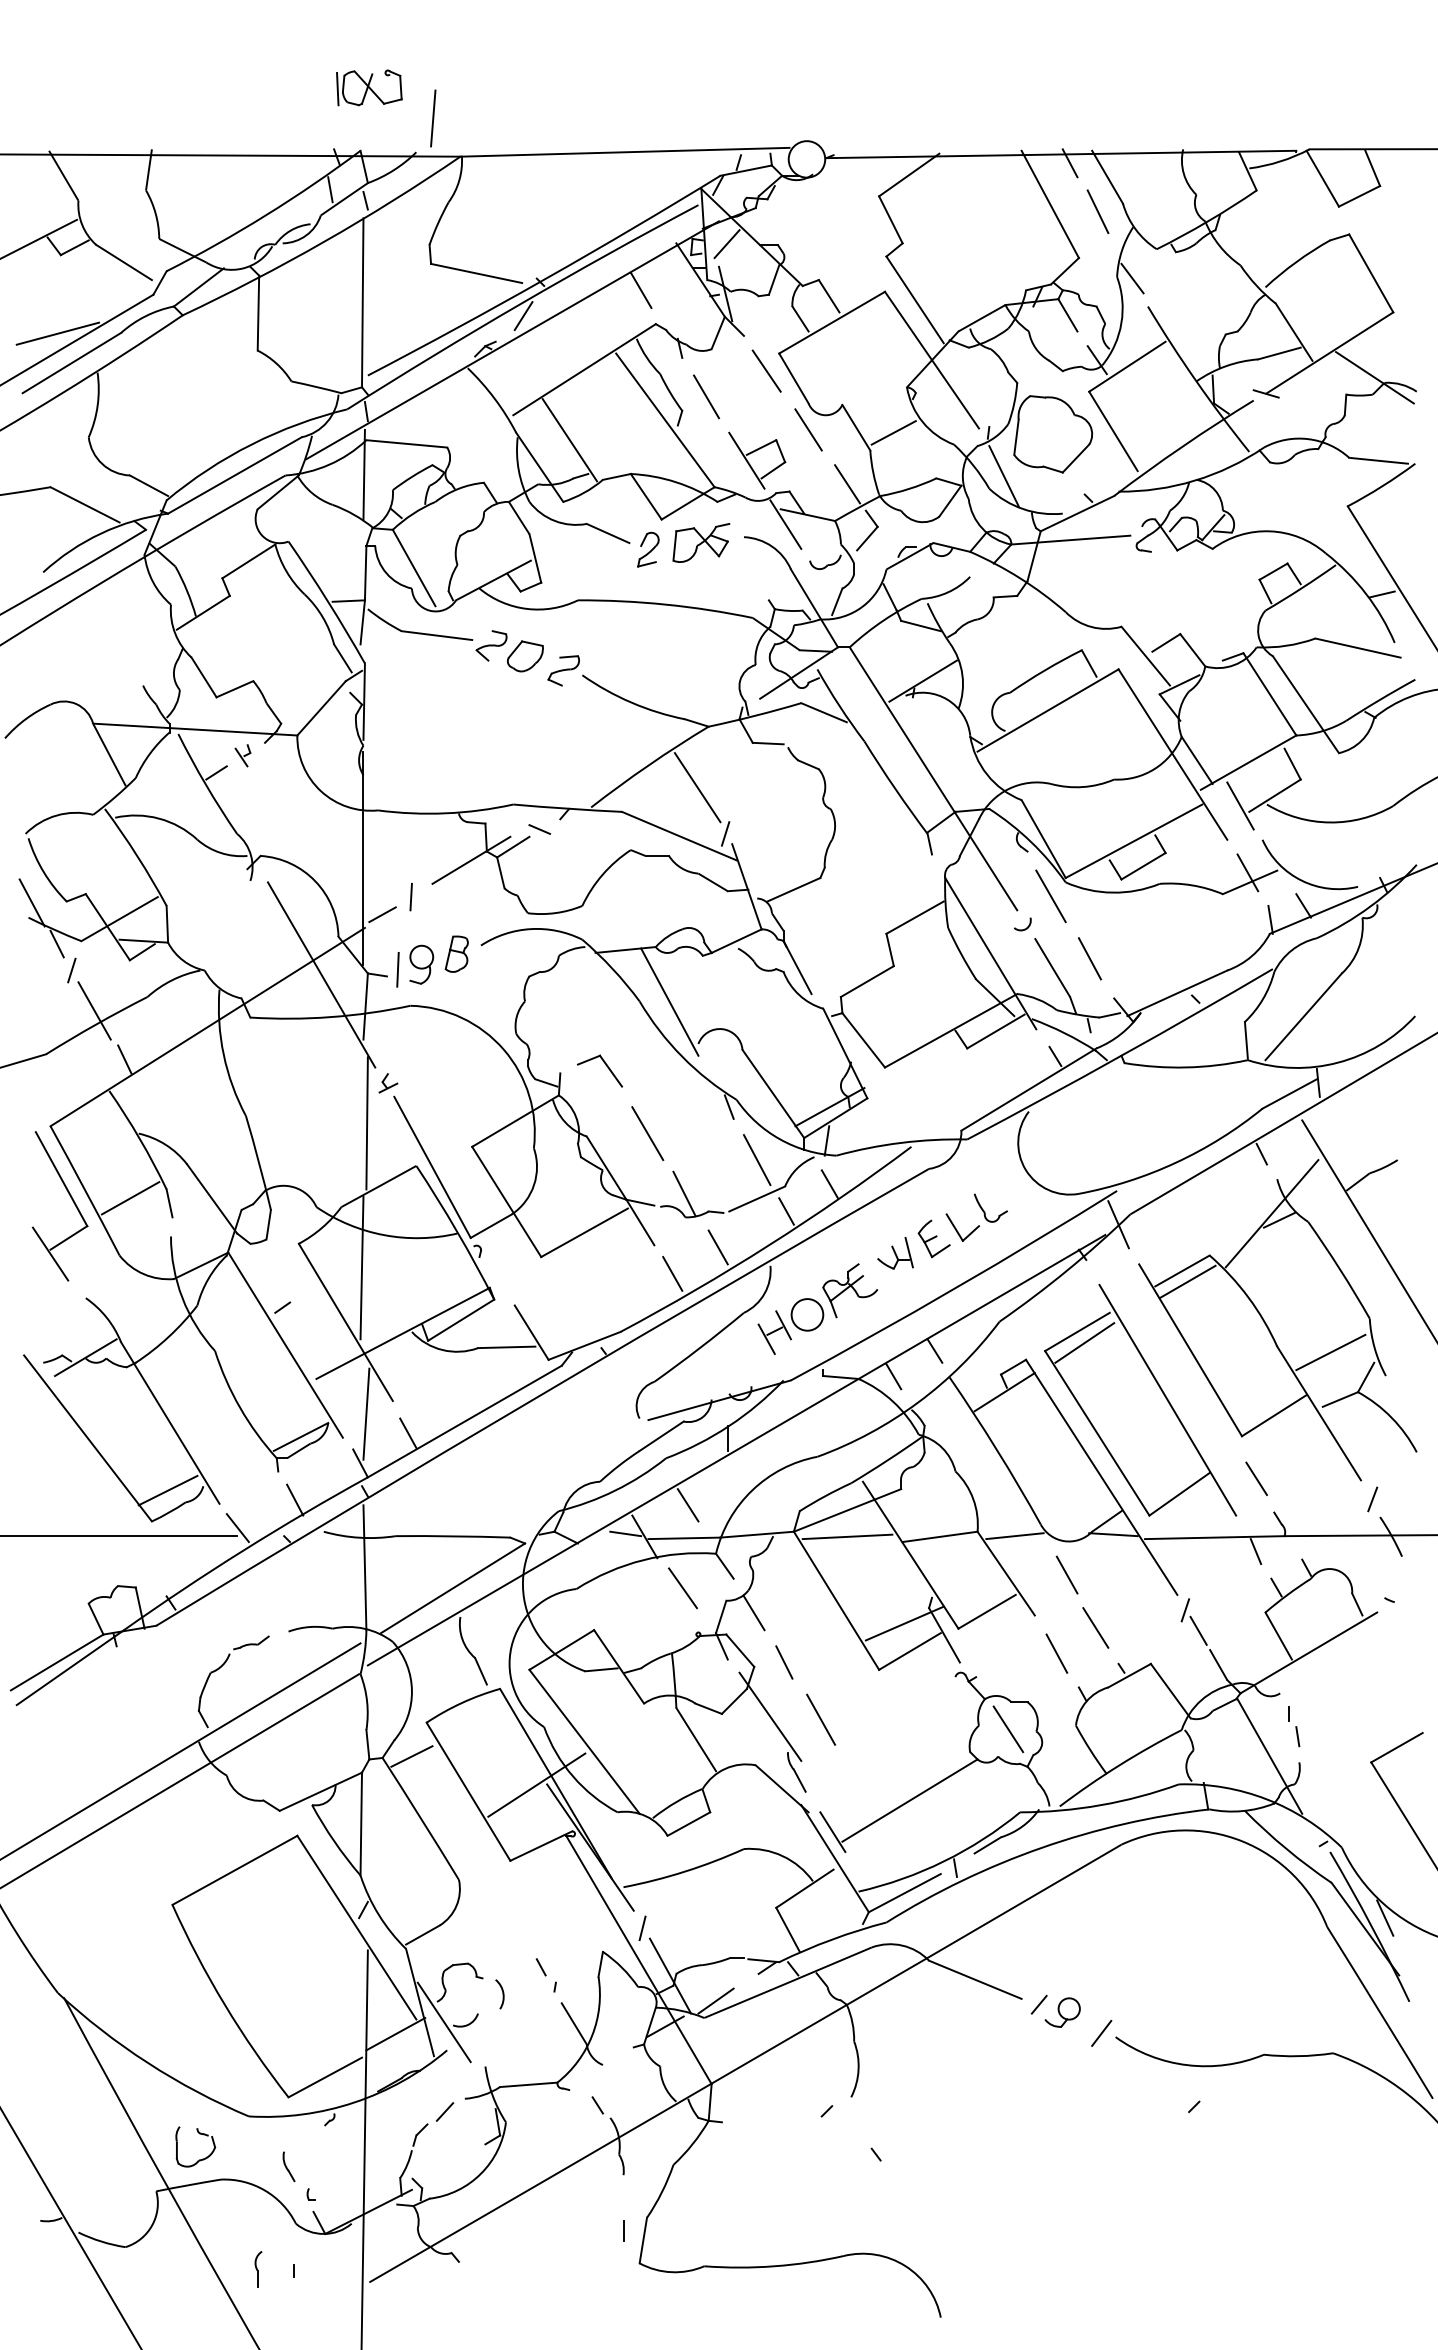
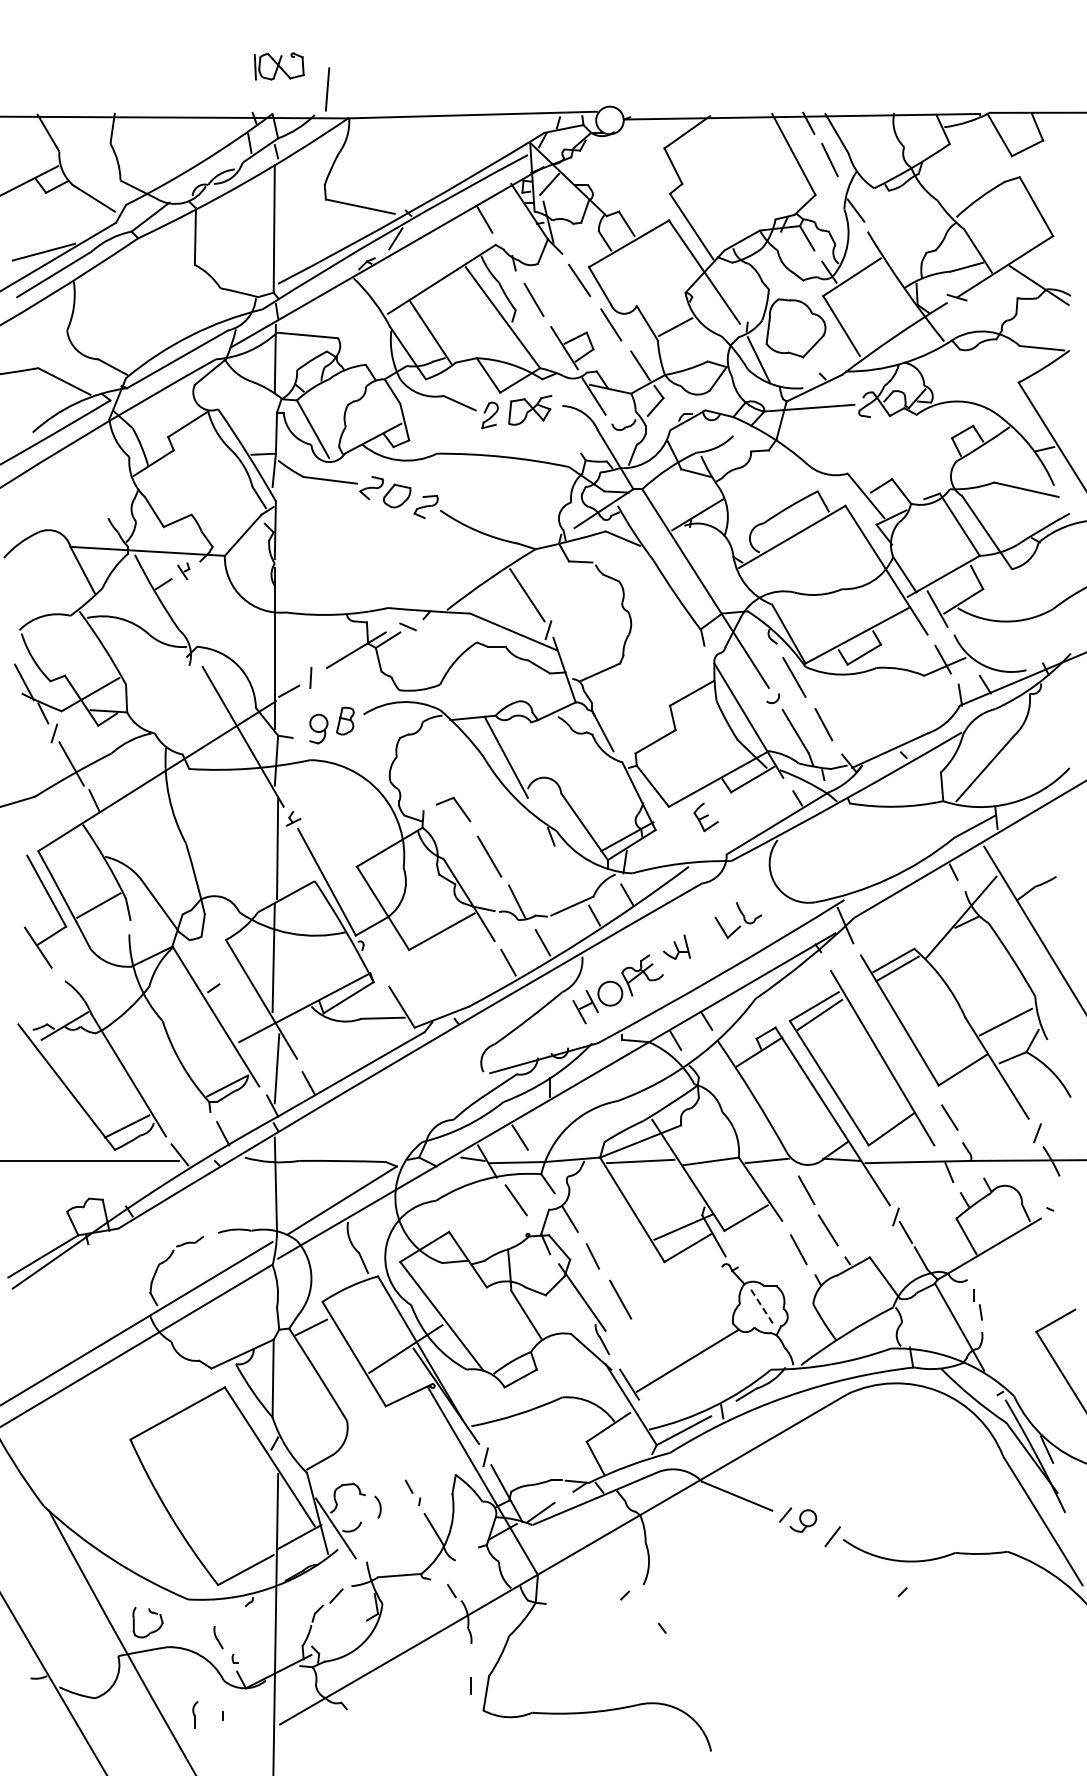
line: (397, 969) -> (300, 732), removed
line: (757, 1159) -> (572, 876), removed
part: (933, 1239) -> (705, 817), moved
line: (1008, 1730) -> (762, 1307), solid -> dashed

